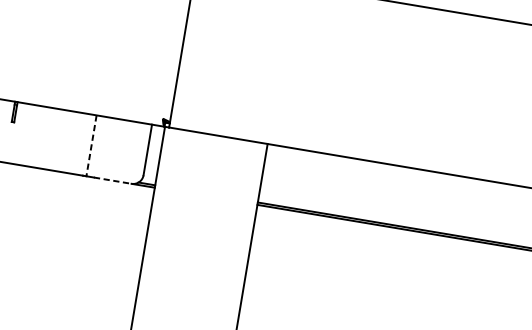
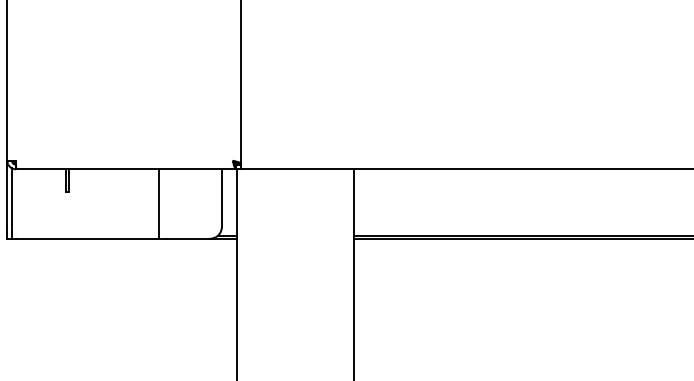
line: (91, 146) -> (158, 204), dashed -> solid
line: (113, 180) -> (189, 238), dashed -> solid

